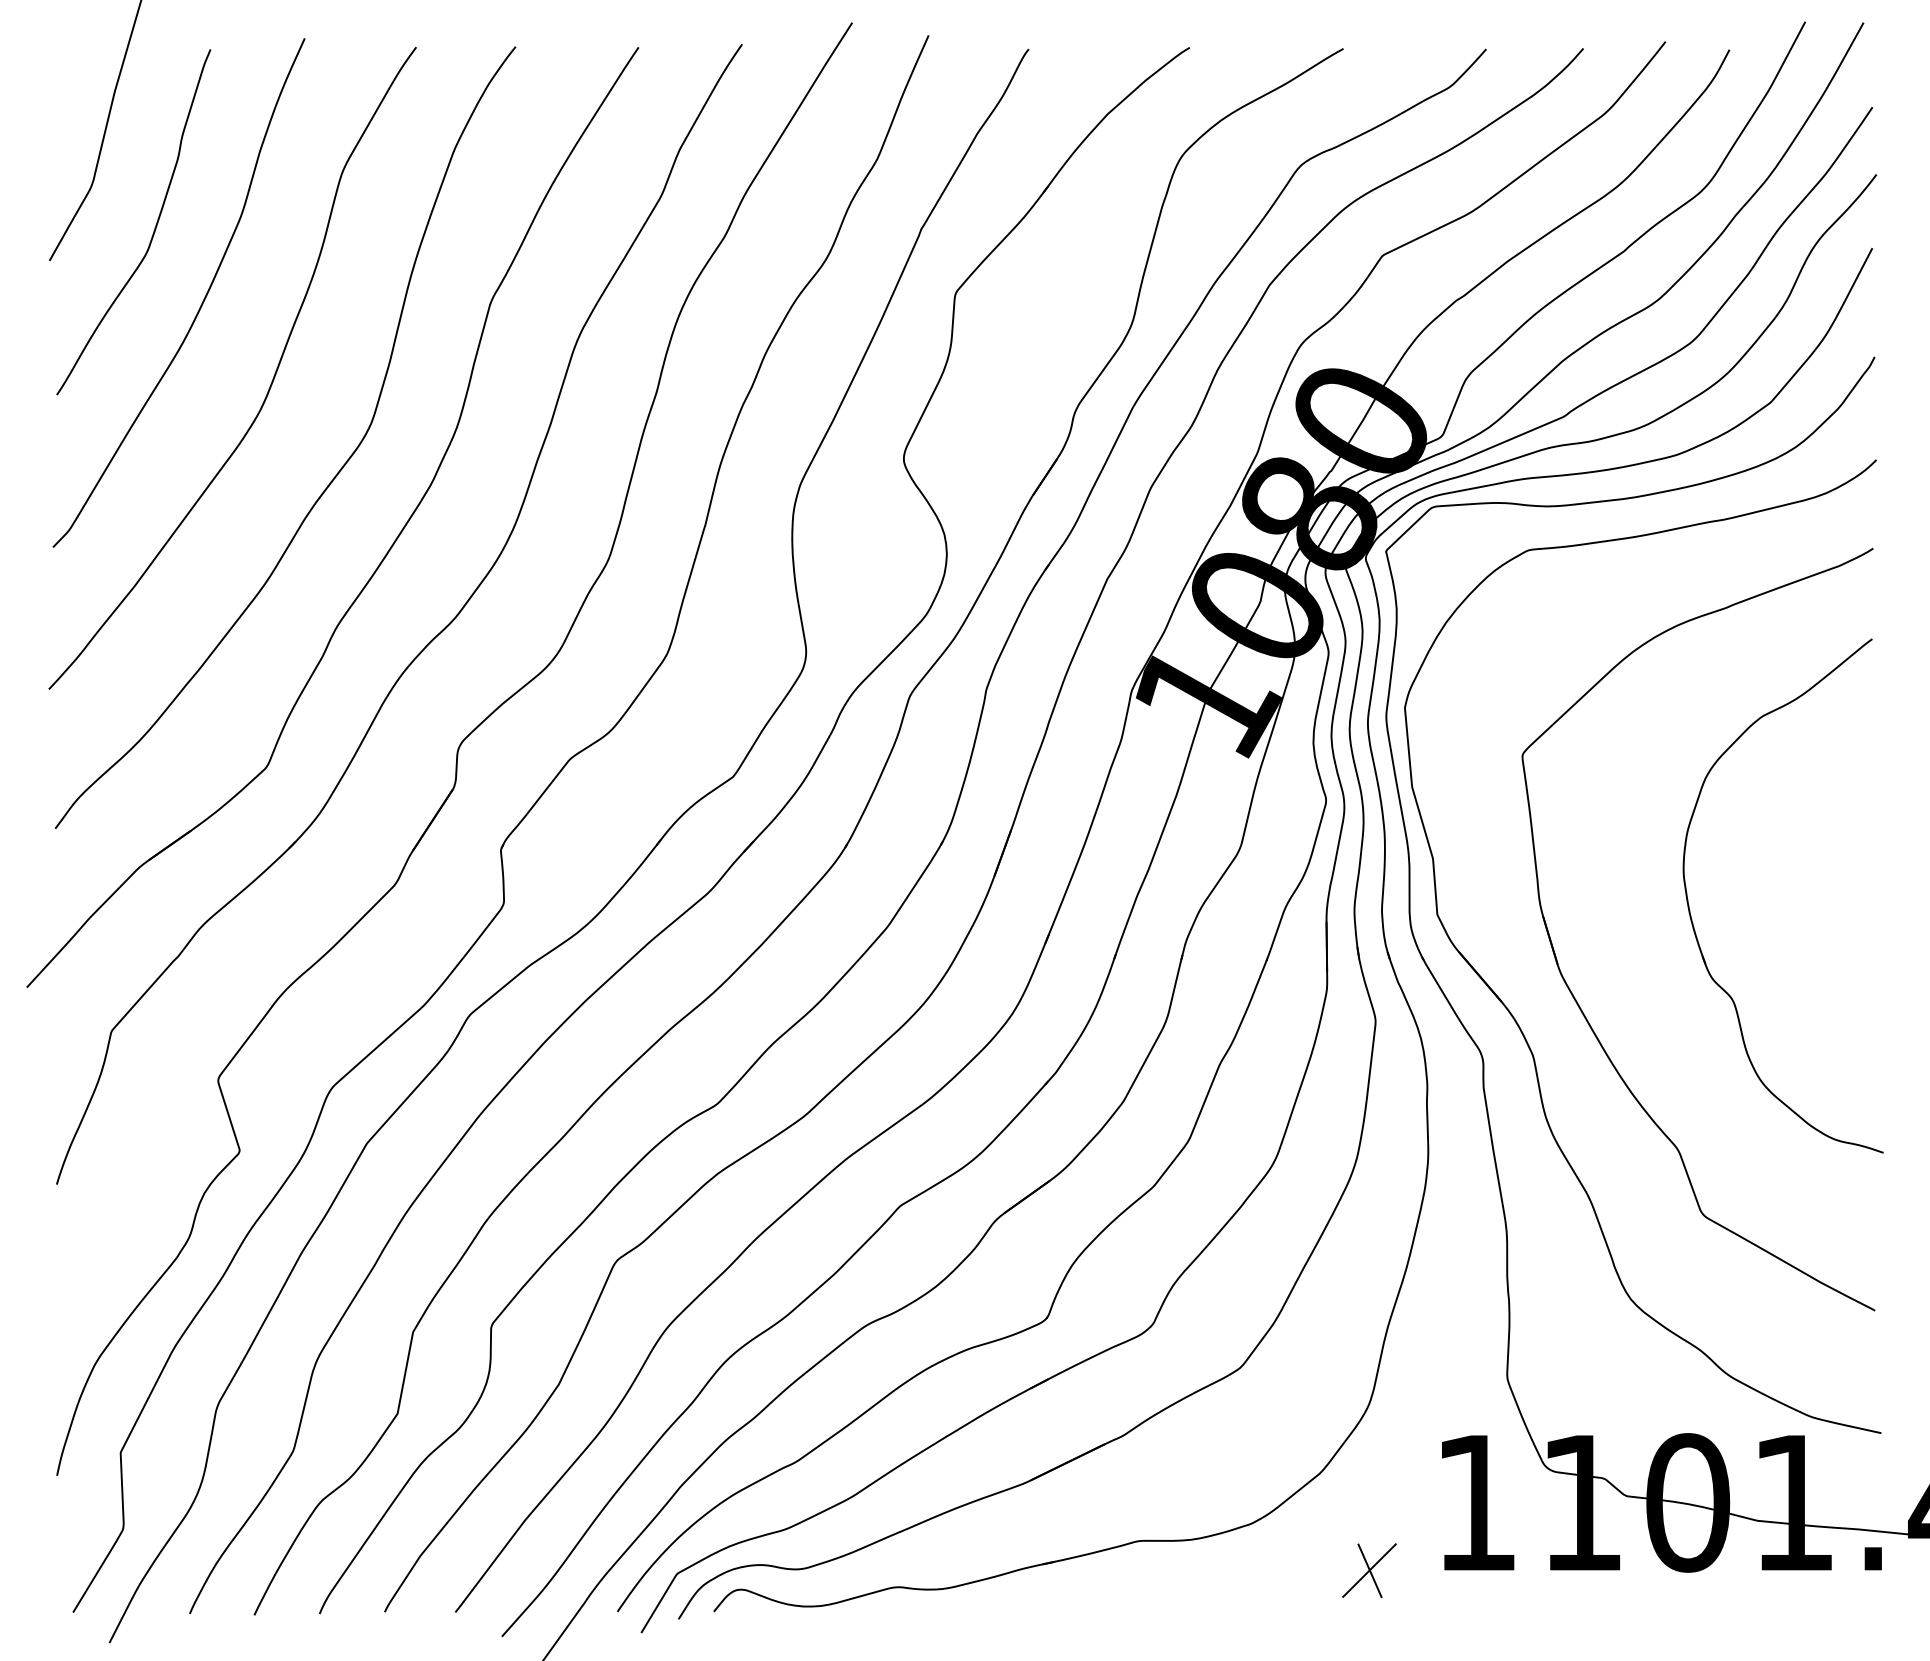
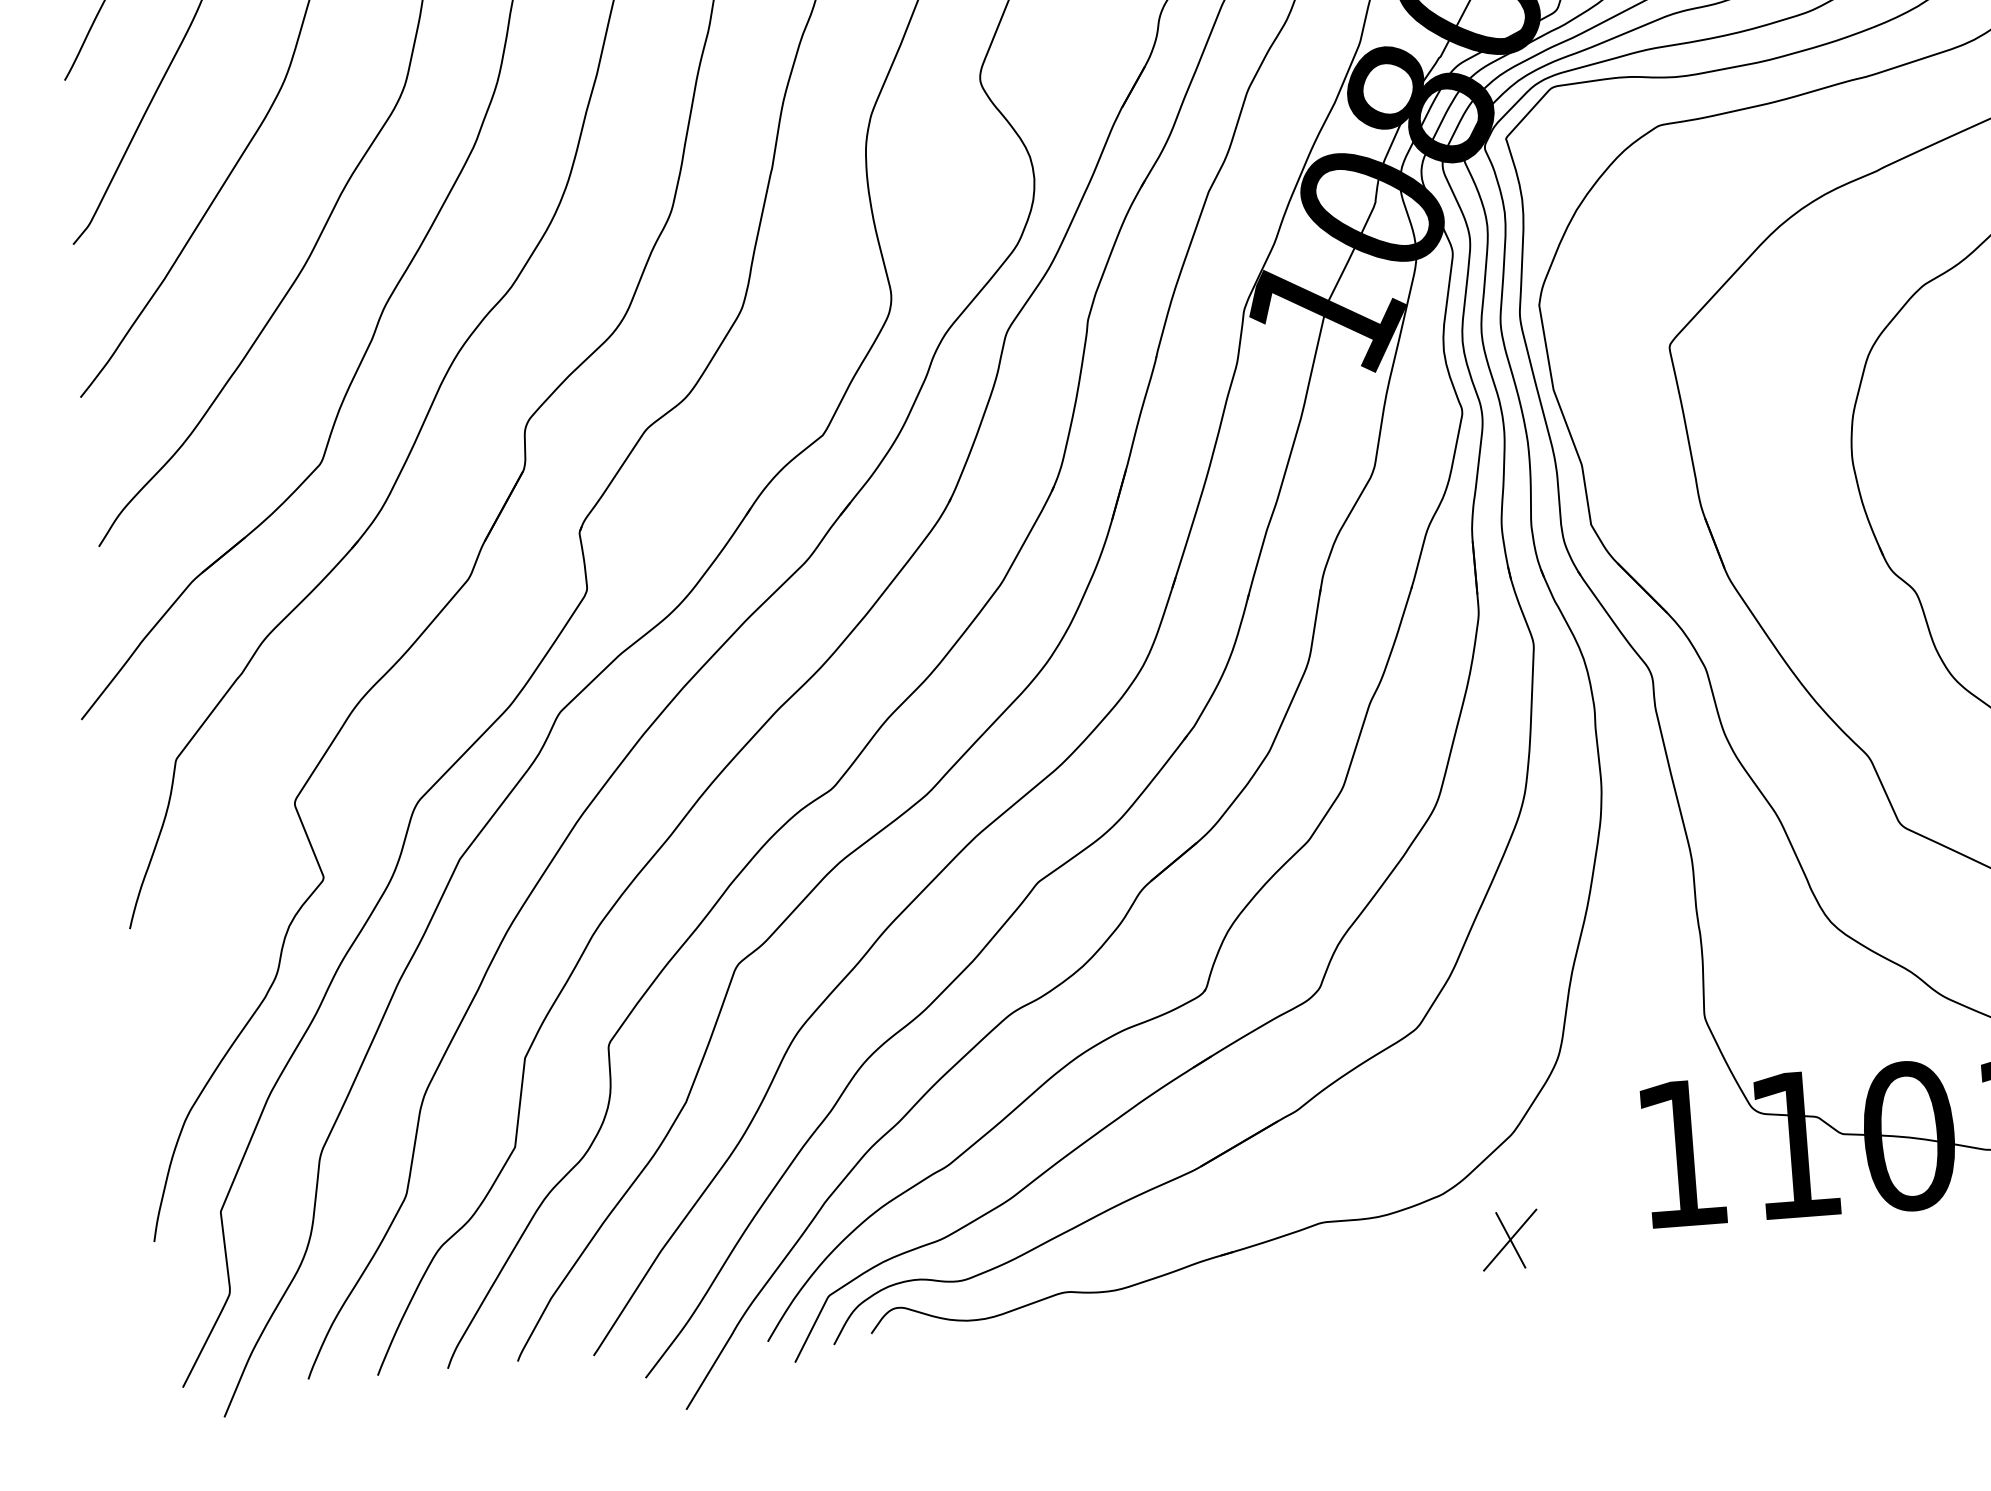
part: (1369, 1570) -> (1510, 1240), moved

